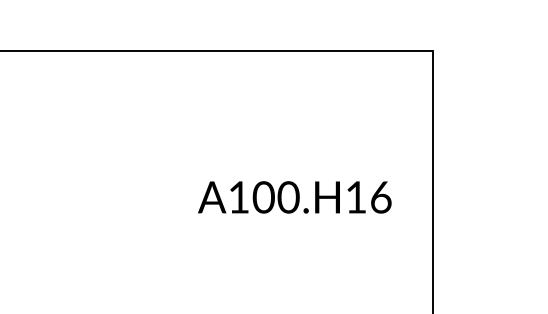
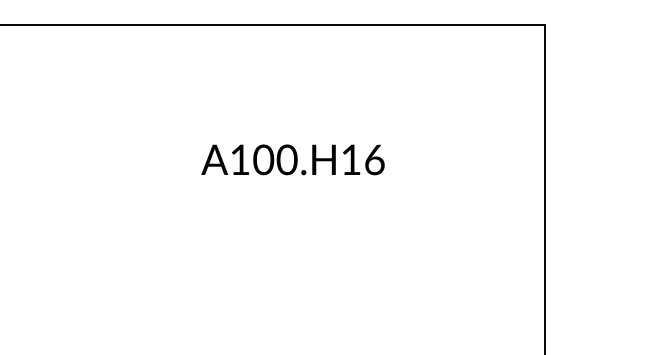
text: (294, 197) -> (292, 159), moved

